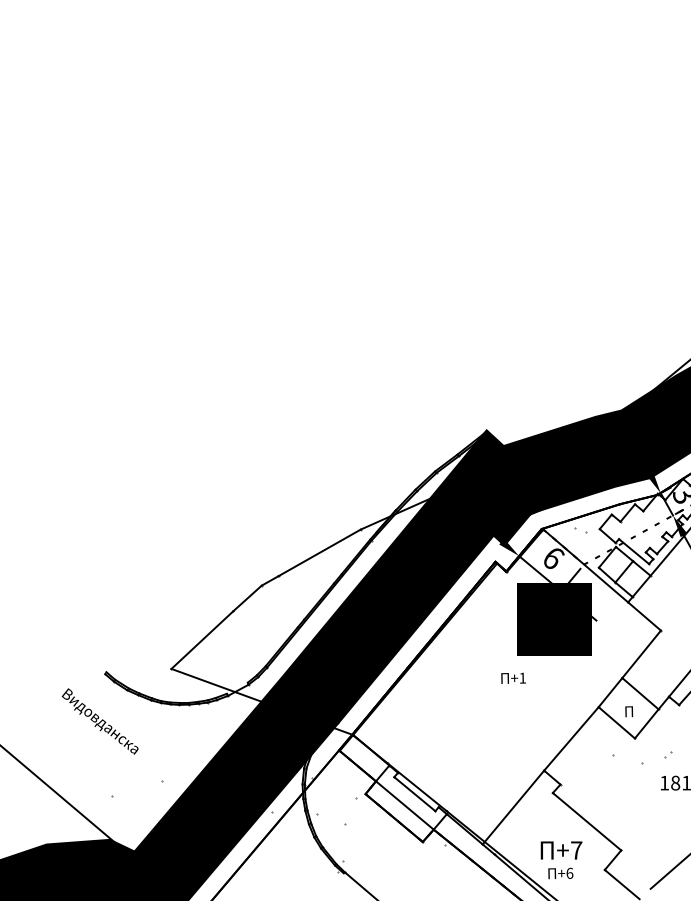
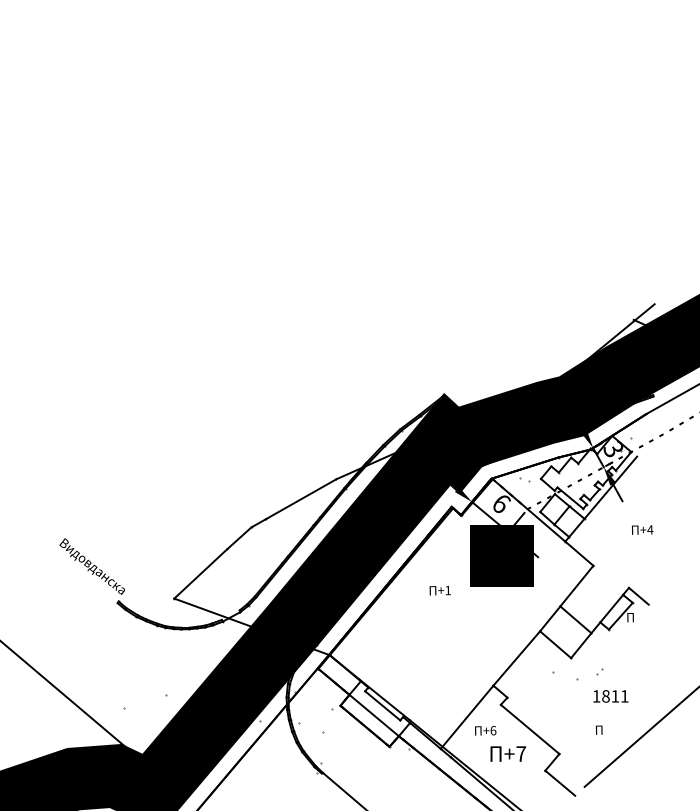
text: (512, 678) -> (439, 590), moved
text: (629, 710) -> (599, 729), moved
text: (99, 721) -> (91, 566), moved
text: (560, 873) -> (485, 730), moved

